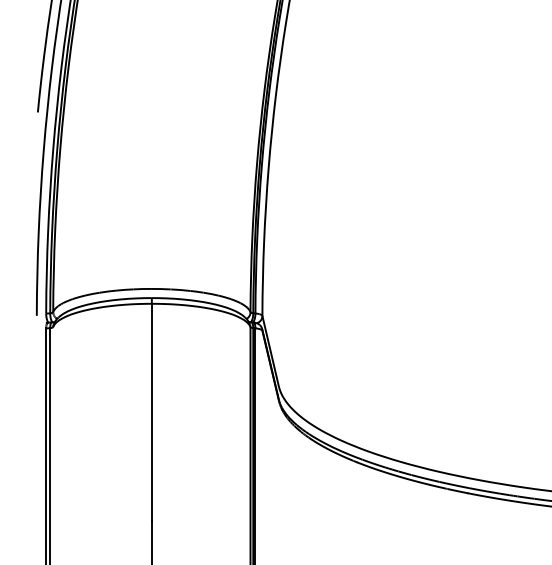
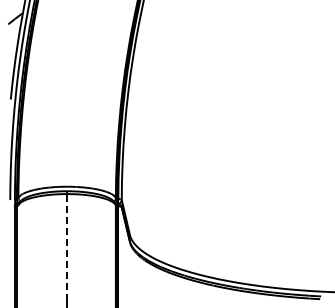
line: (152, 411) -> (67, 247), solid -> dashed

